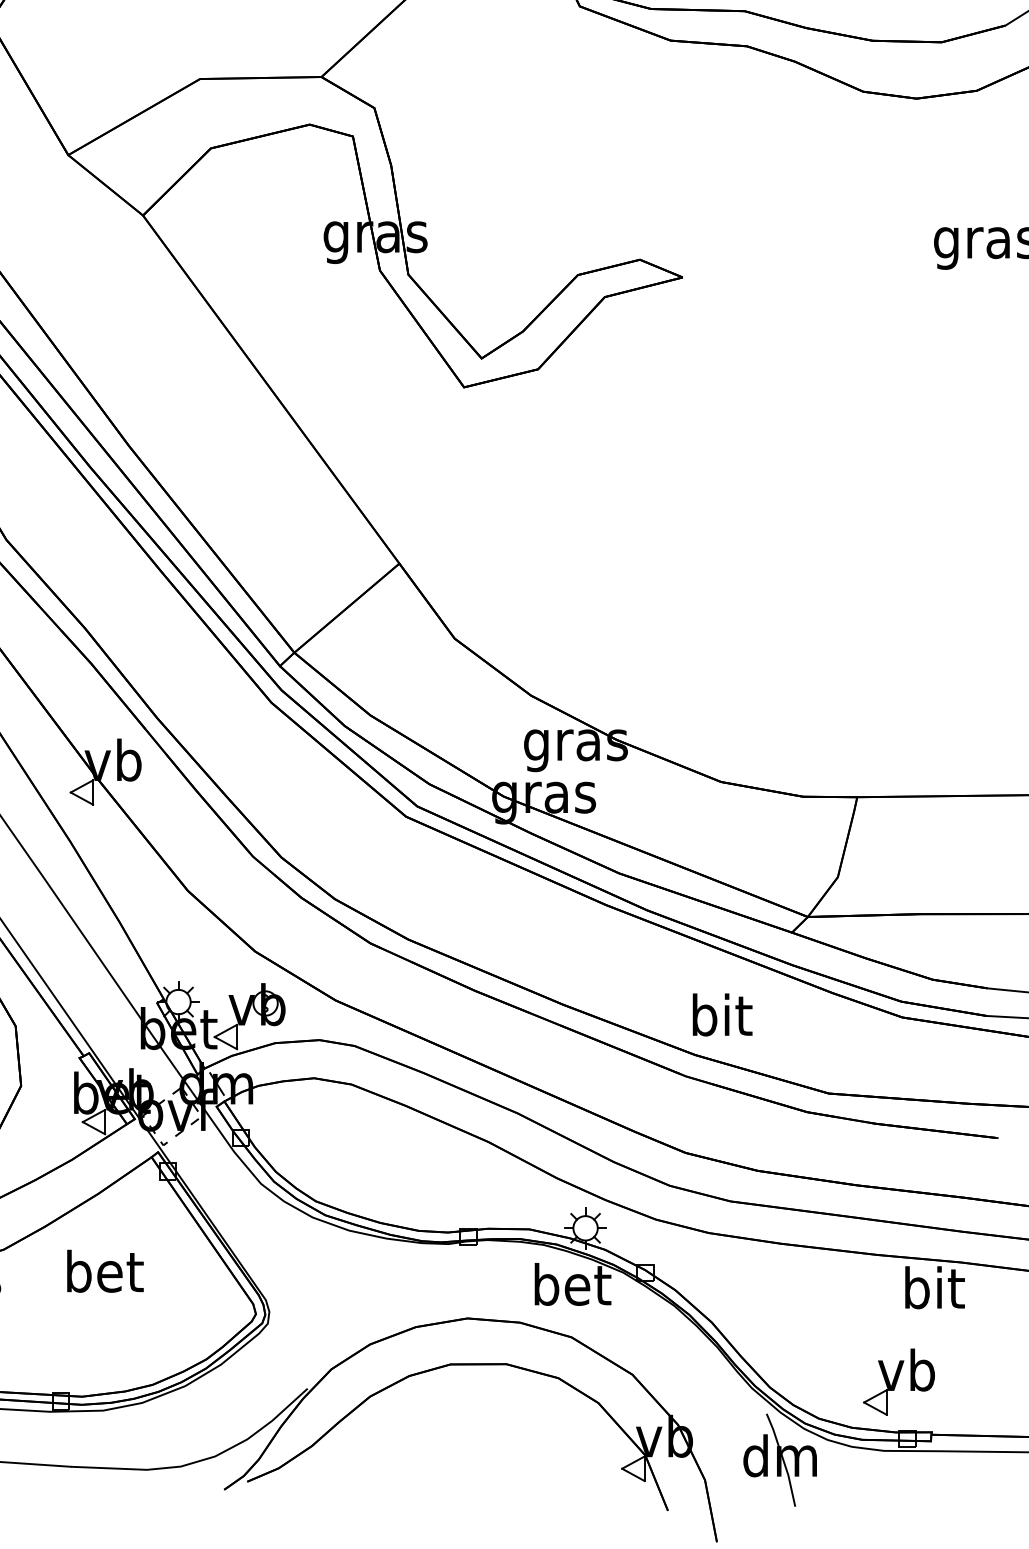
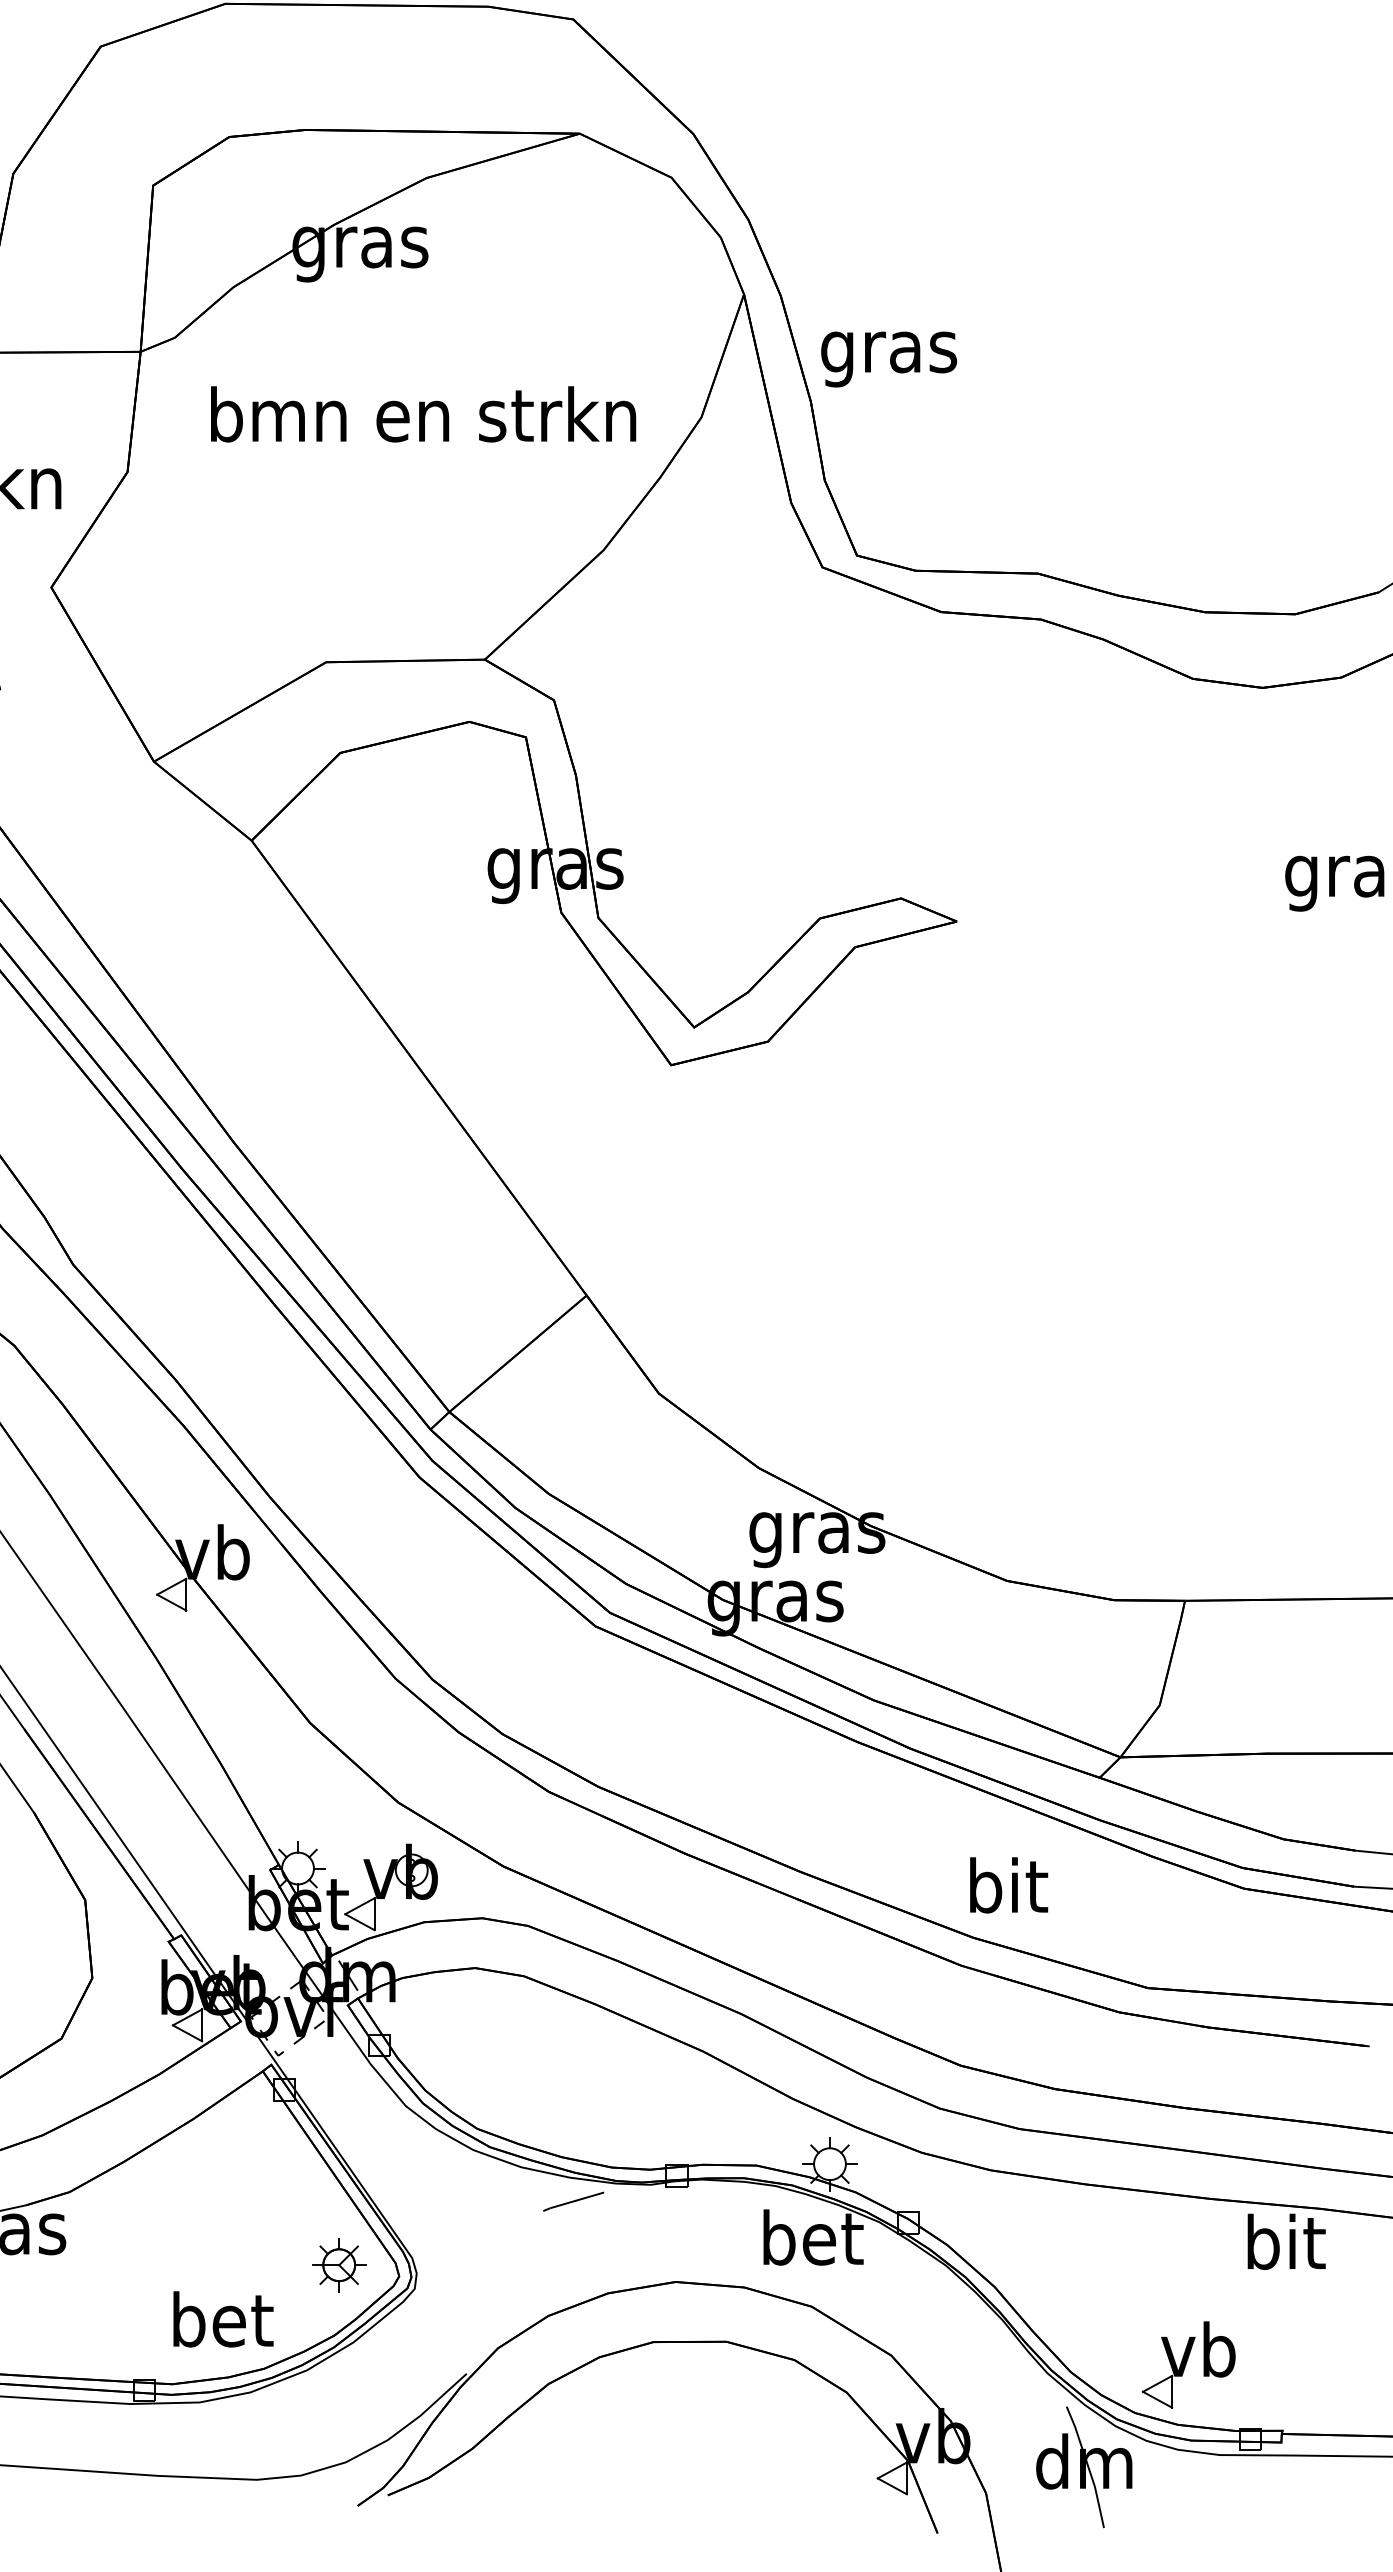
line: (389, 1256) -> (573, 2201), added
text: (105, 1271) -> (223, 2319), moved
part: (210, 1305) -> (339, 2265), added
part: (898, 1381) -> (1188, 2364), moved

